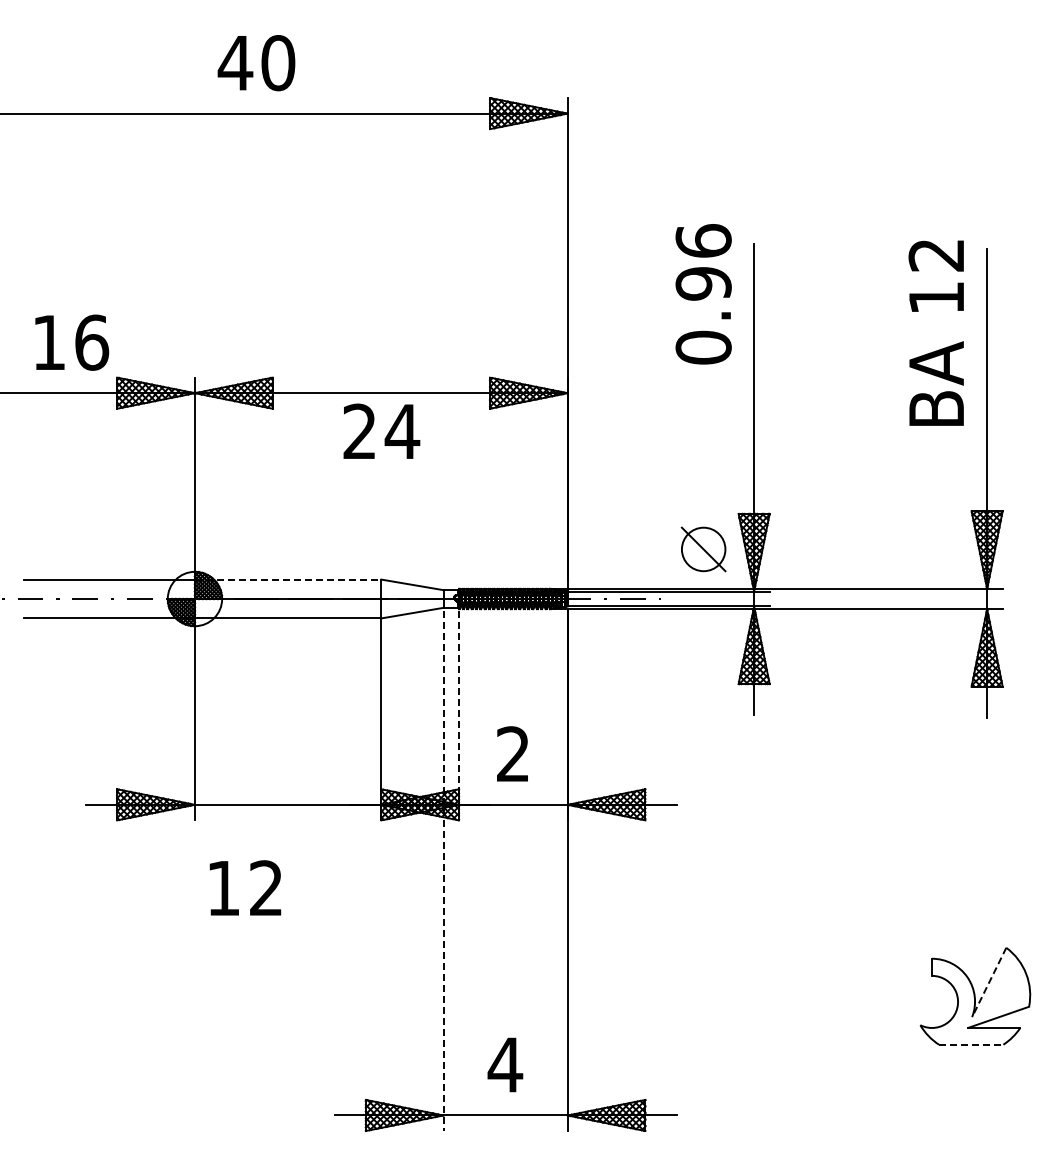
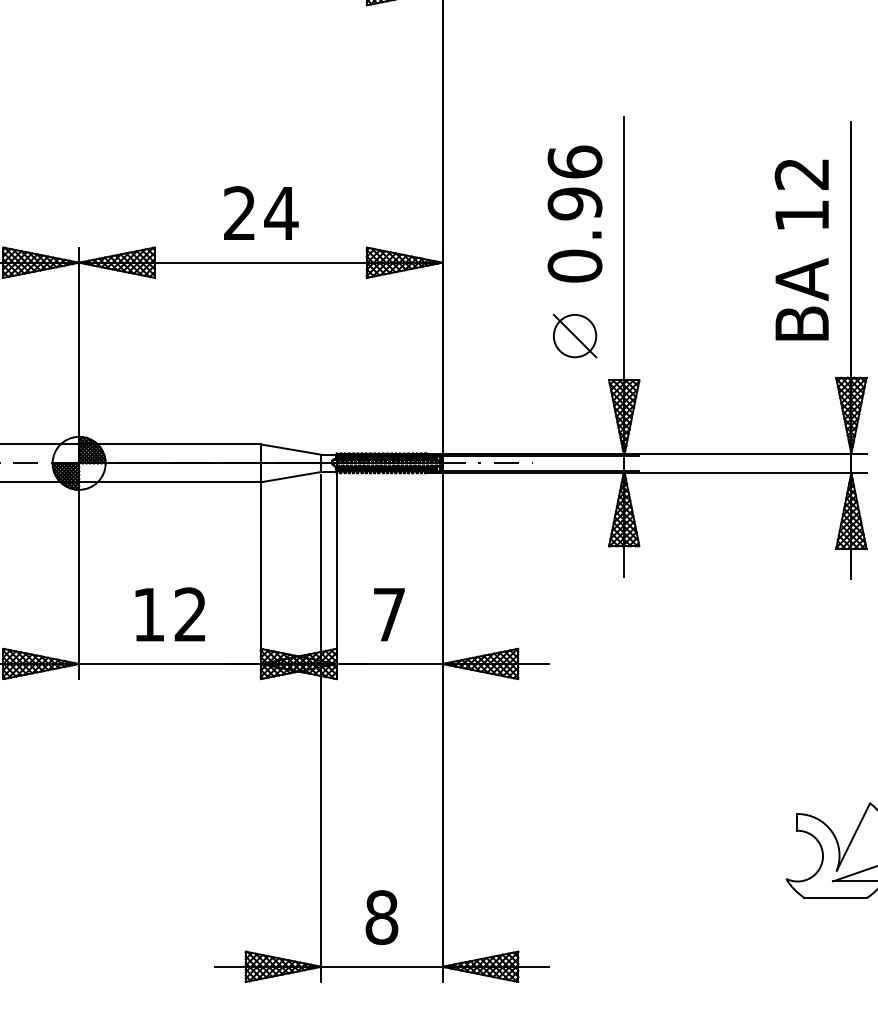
text: (703, 294) -> (574, 214), moved
text: (935, 332) -> (801, 249), moved
text: (381, 430) -> (260, 212), moved
part: (703, 549) -> (574, 336), moved
line: (288, 579) -> (170, 444), dashed -> solid
line: (459, 715) -> (337, 576), dashed -> solid
text: (512, 753) -> (388, 613), 2 -> 7
line: (443, 871) -> (321, 728), dashed -> solid
text: (245, 887) -> (170, 613), moved
line: (989, 982) -> (853, 837), dashed -> solid
line: (971, 1044) -> (836, 897), dashed -> solid
text: (505, 1064) -> (381, 917), 4 -> 8

